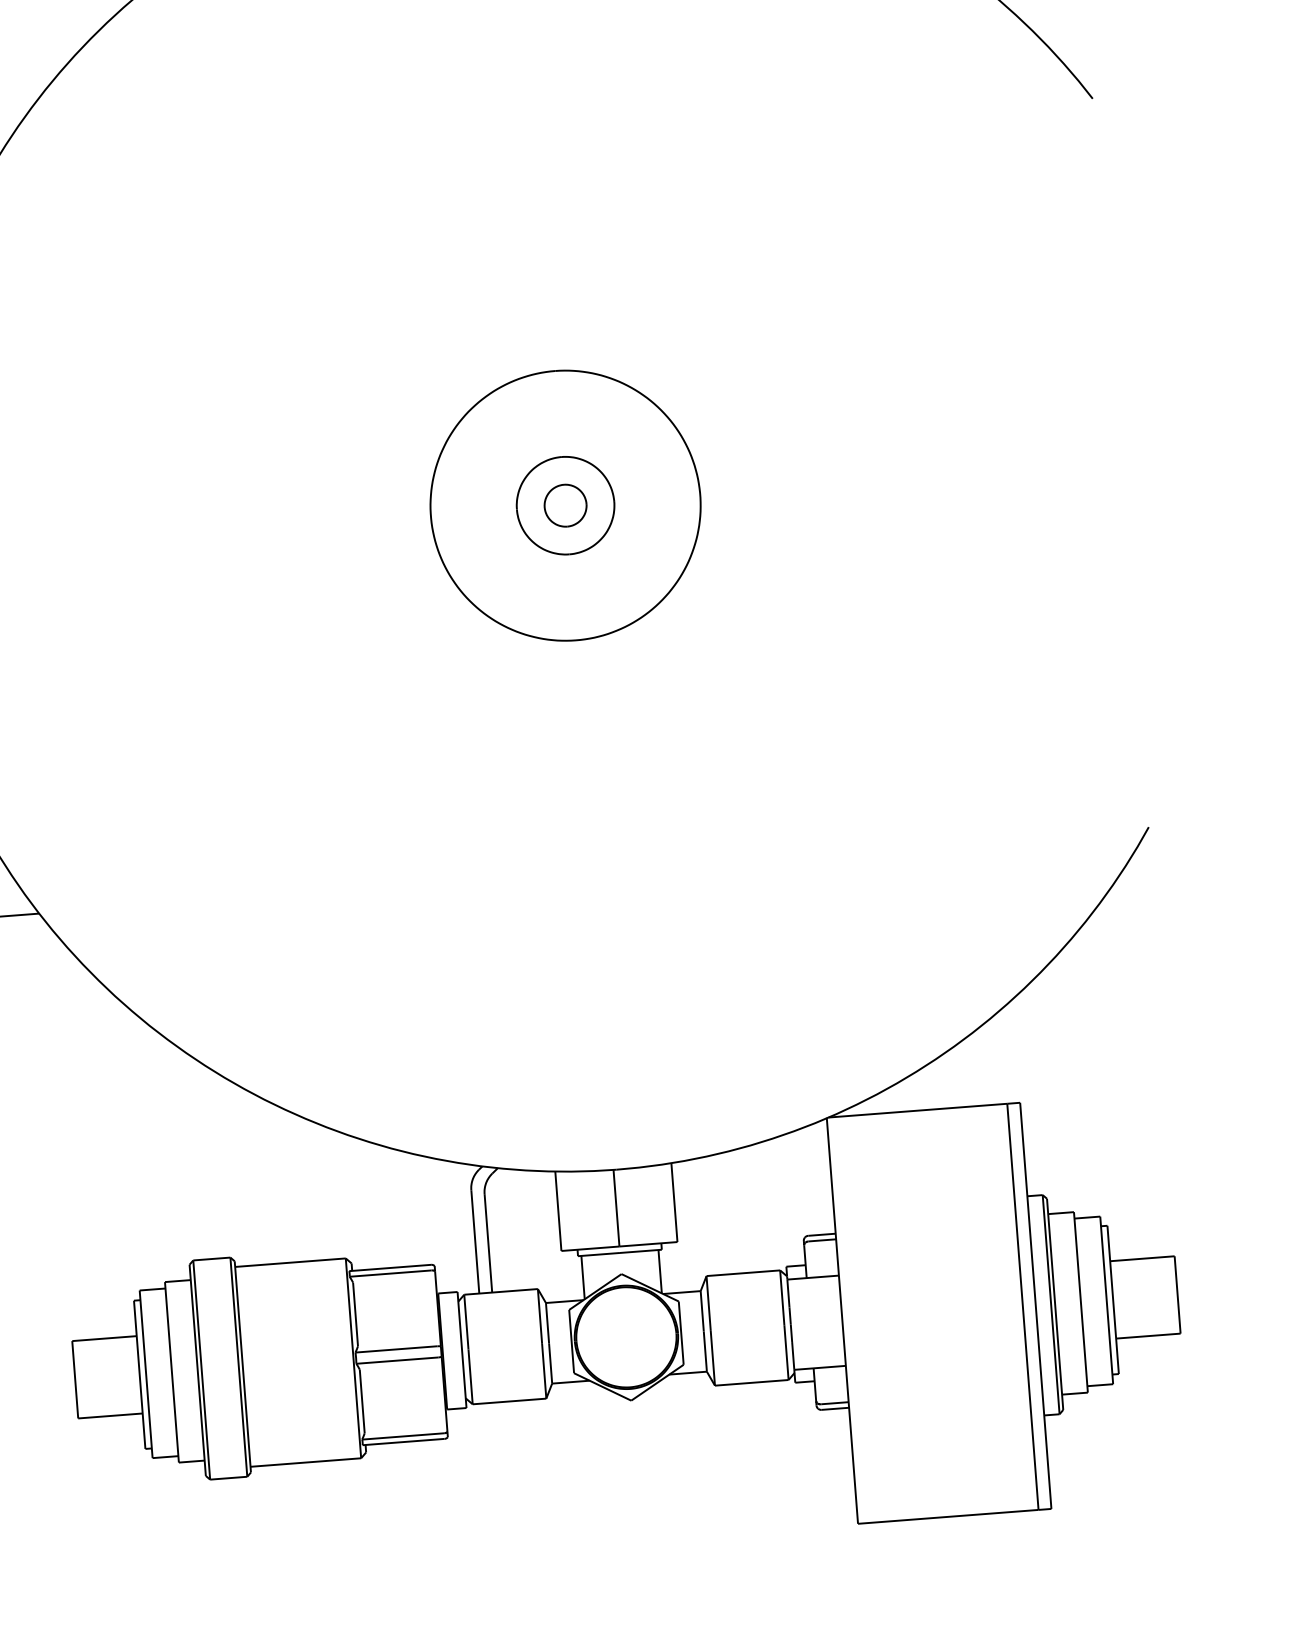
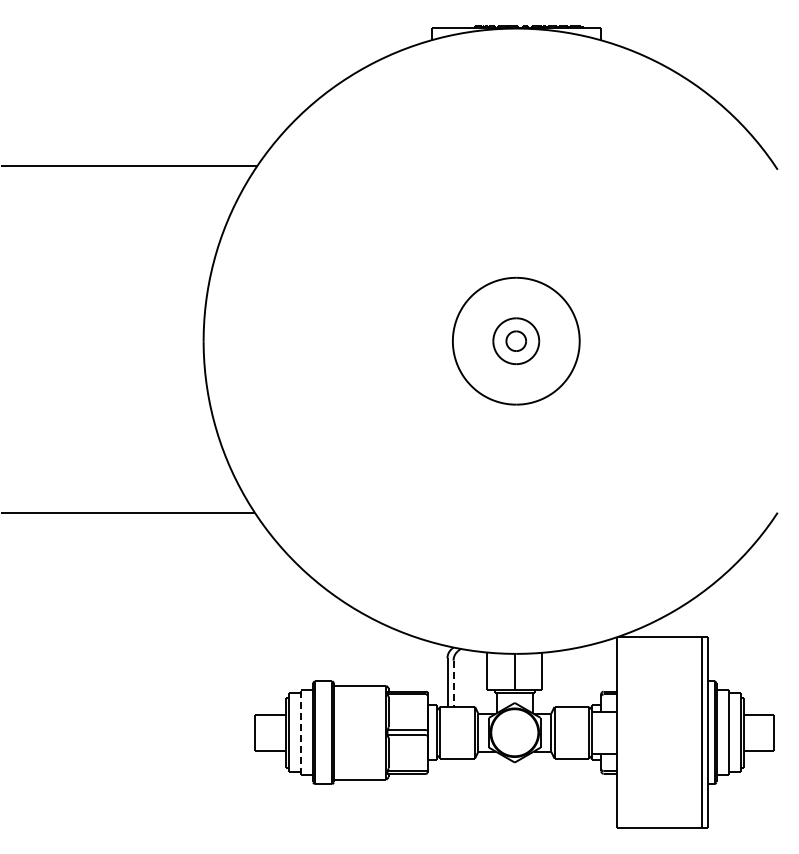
line: (488, 1244) -> (453, 684), solid -> dashed
line: (171, 1371) -> (300, 732), solid -> dashed

